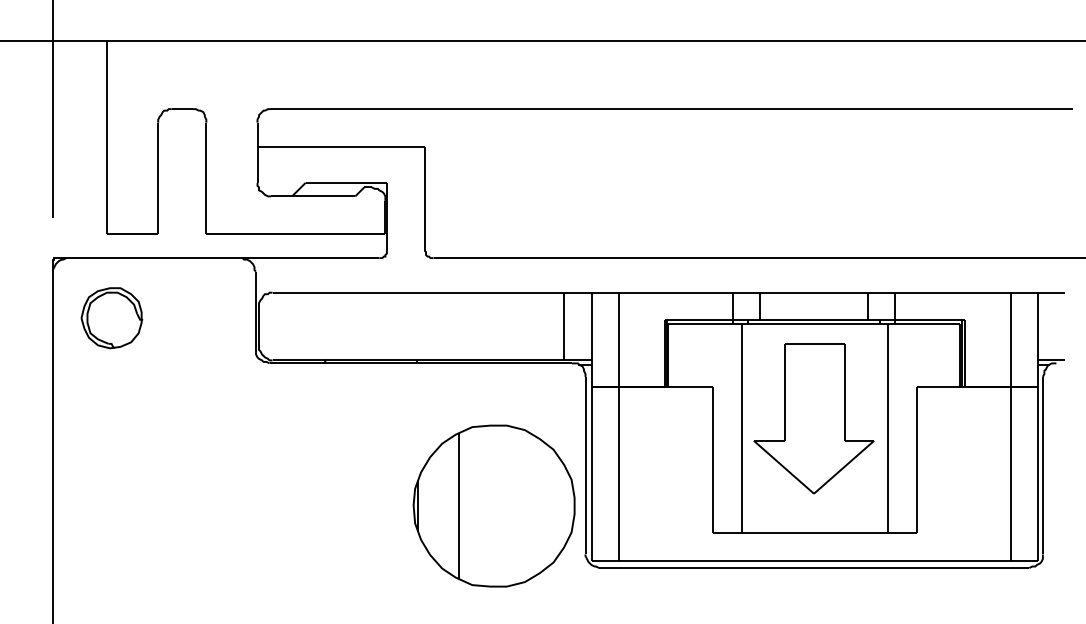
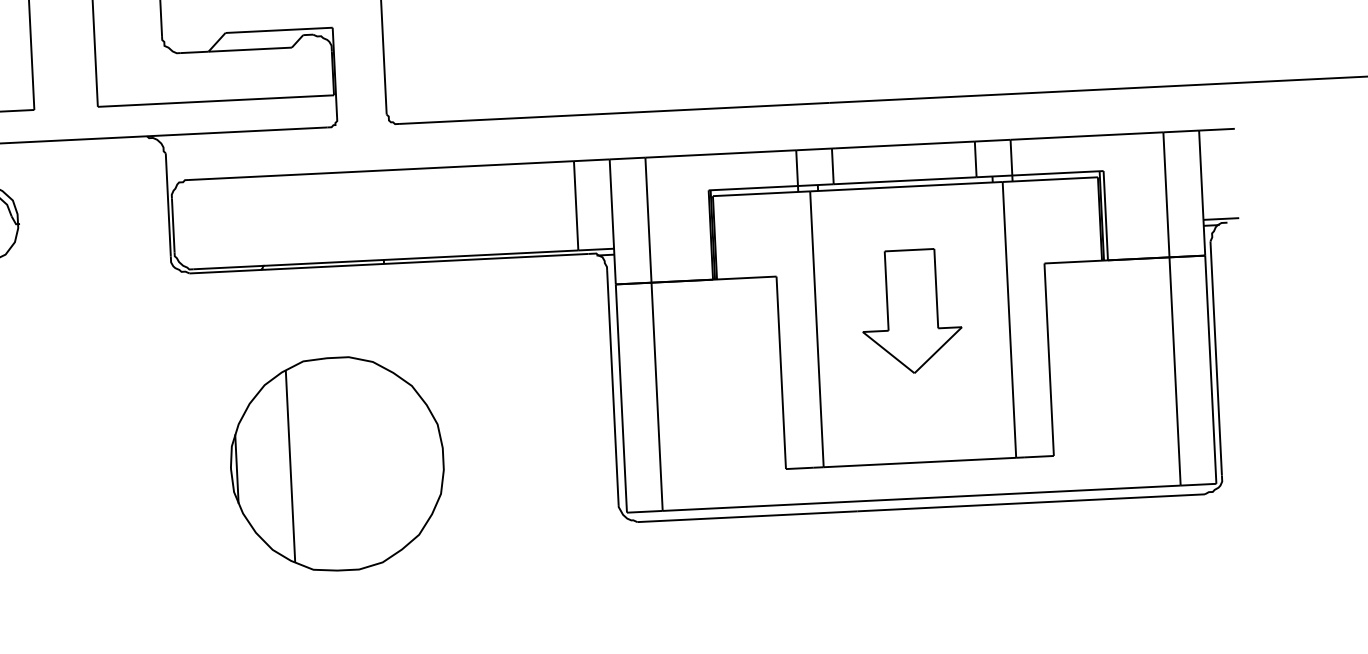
part: (814, 418) -> (911, 310), size x0.62
part: (493, 505) -> (336, 463), moved

